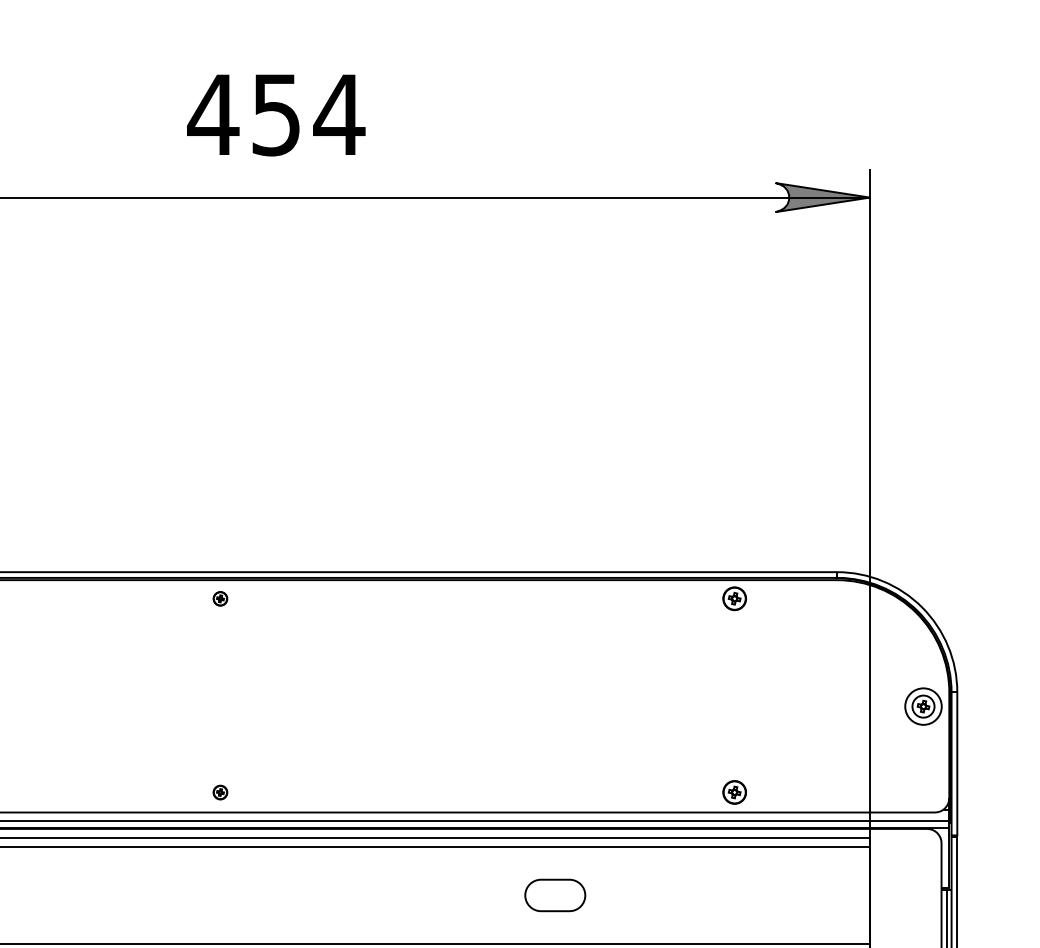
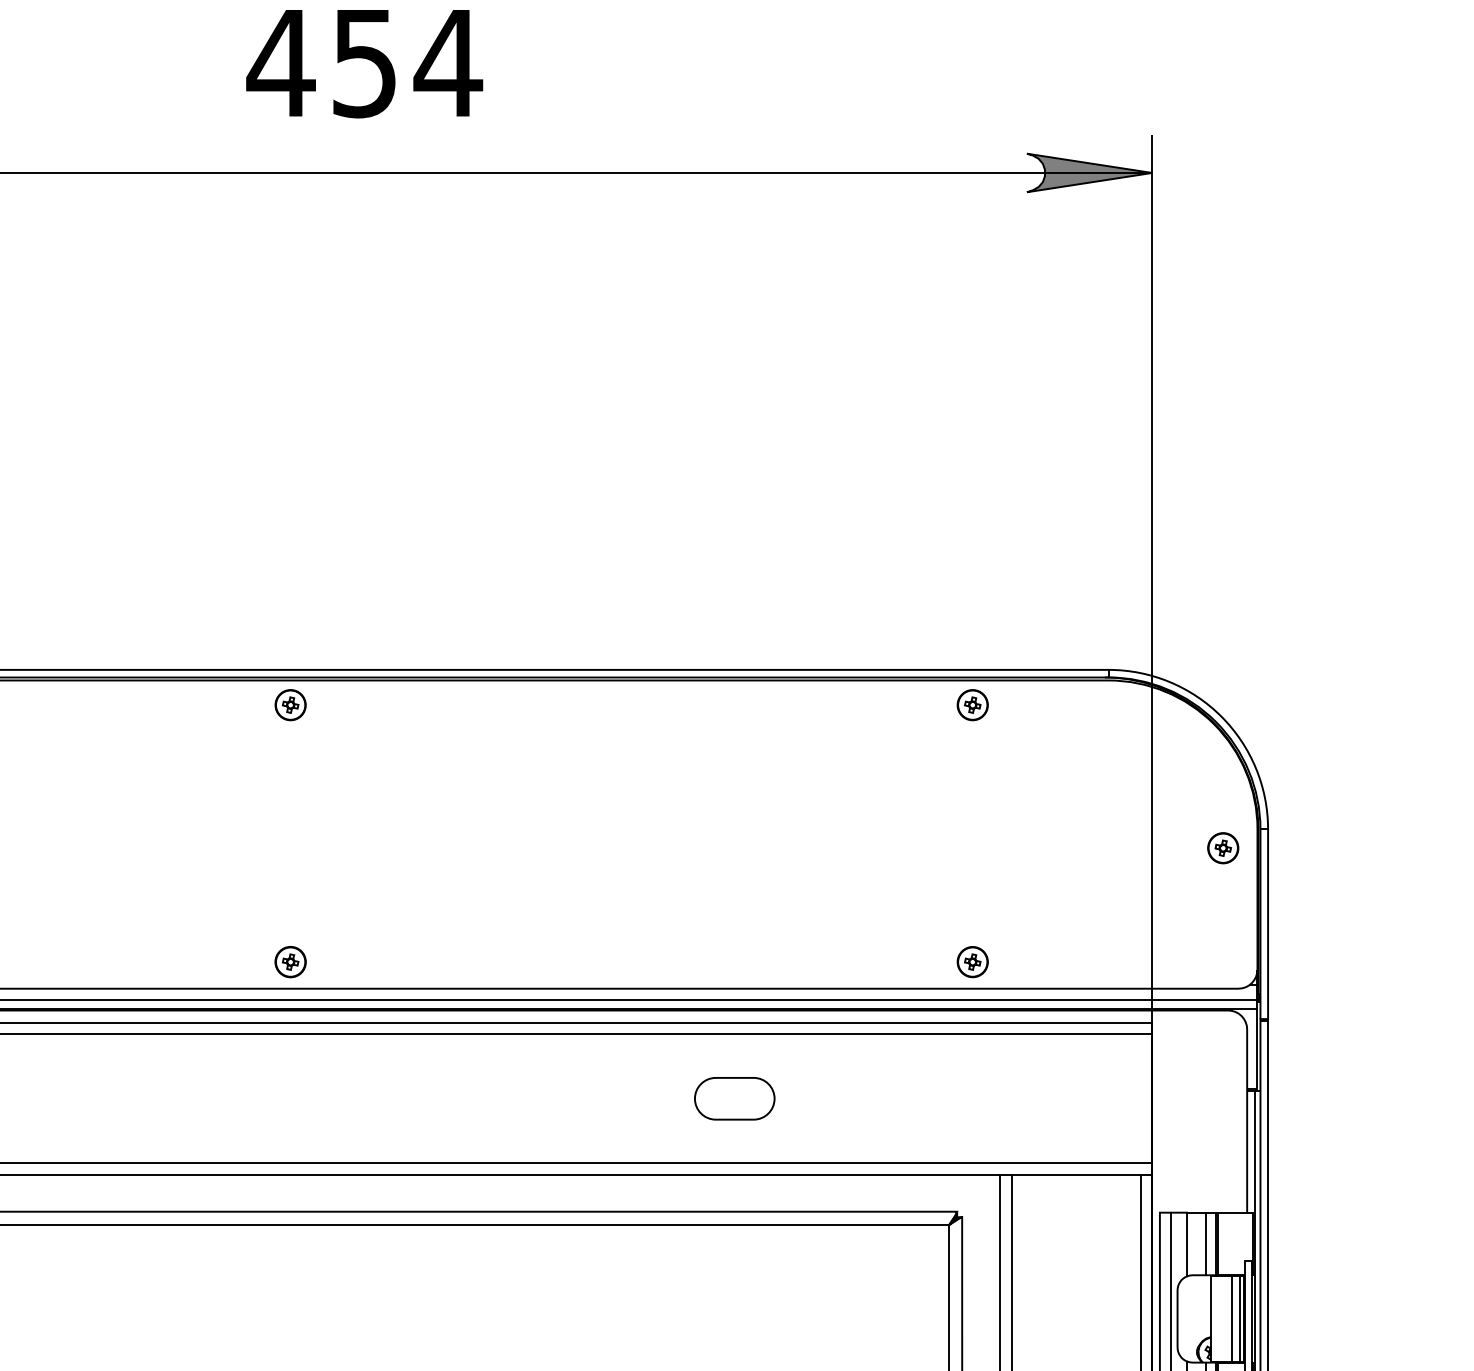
part: (220, 599) -> (290, 705), size x1.67
circle: (923, 706) -> (1223, 848), size x0.62
part: (220, 792) -> (290, 962), size x1.67

